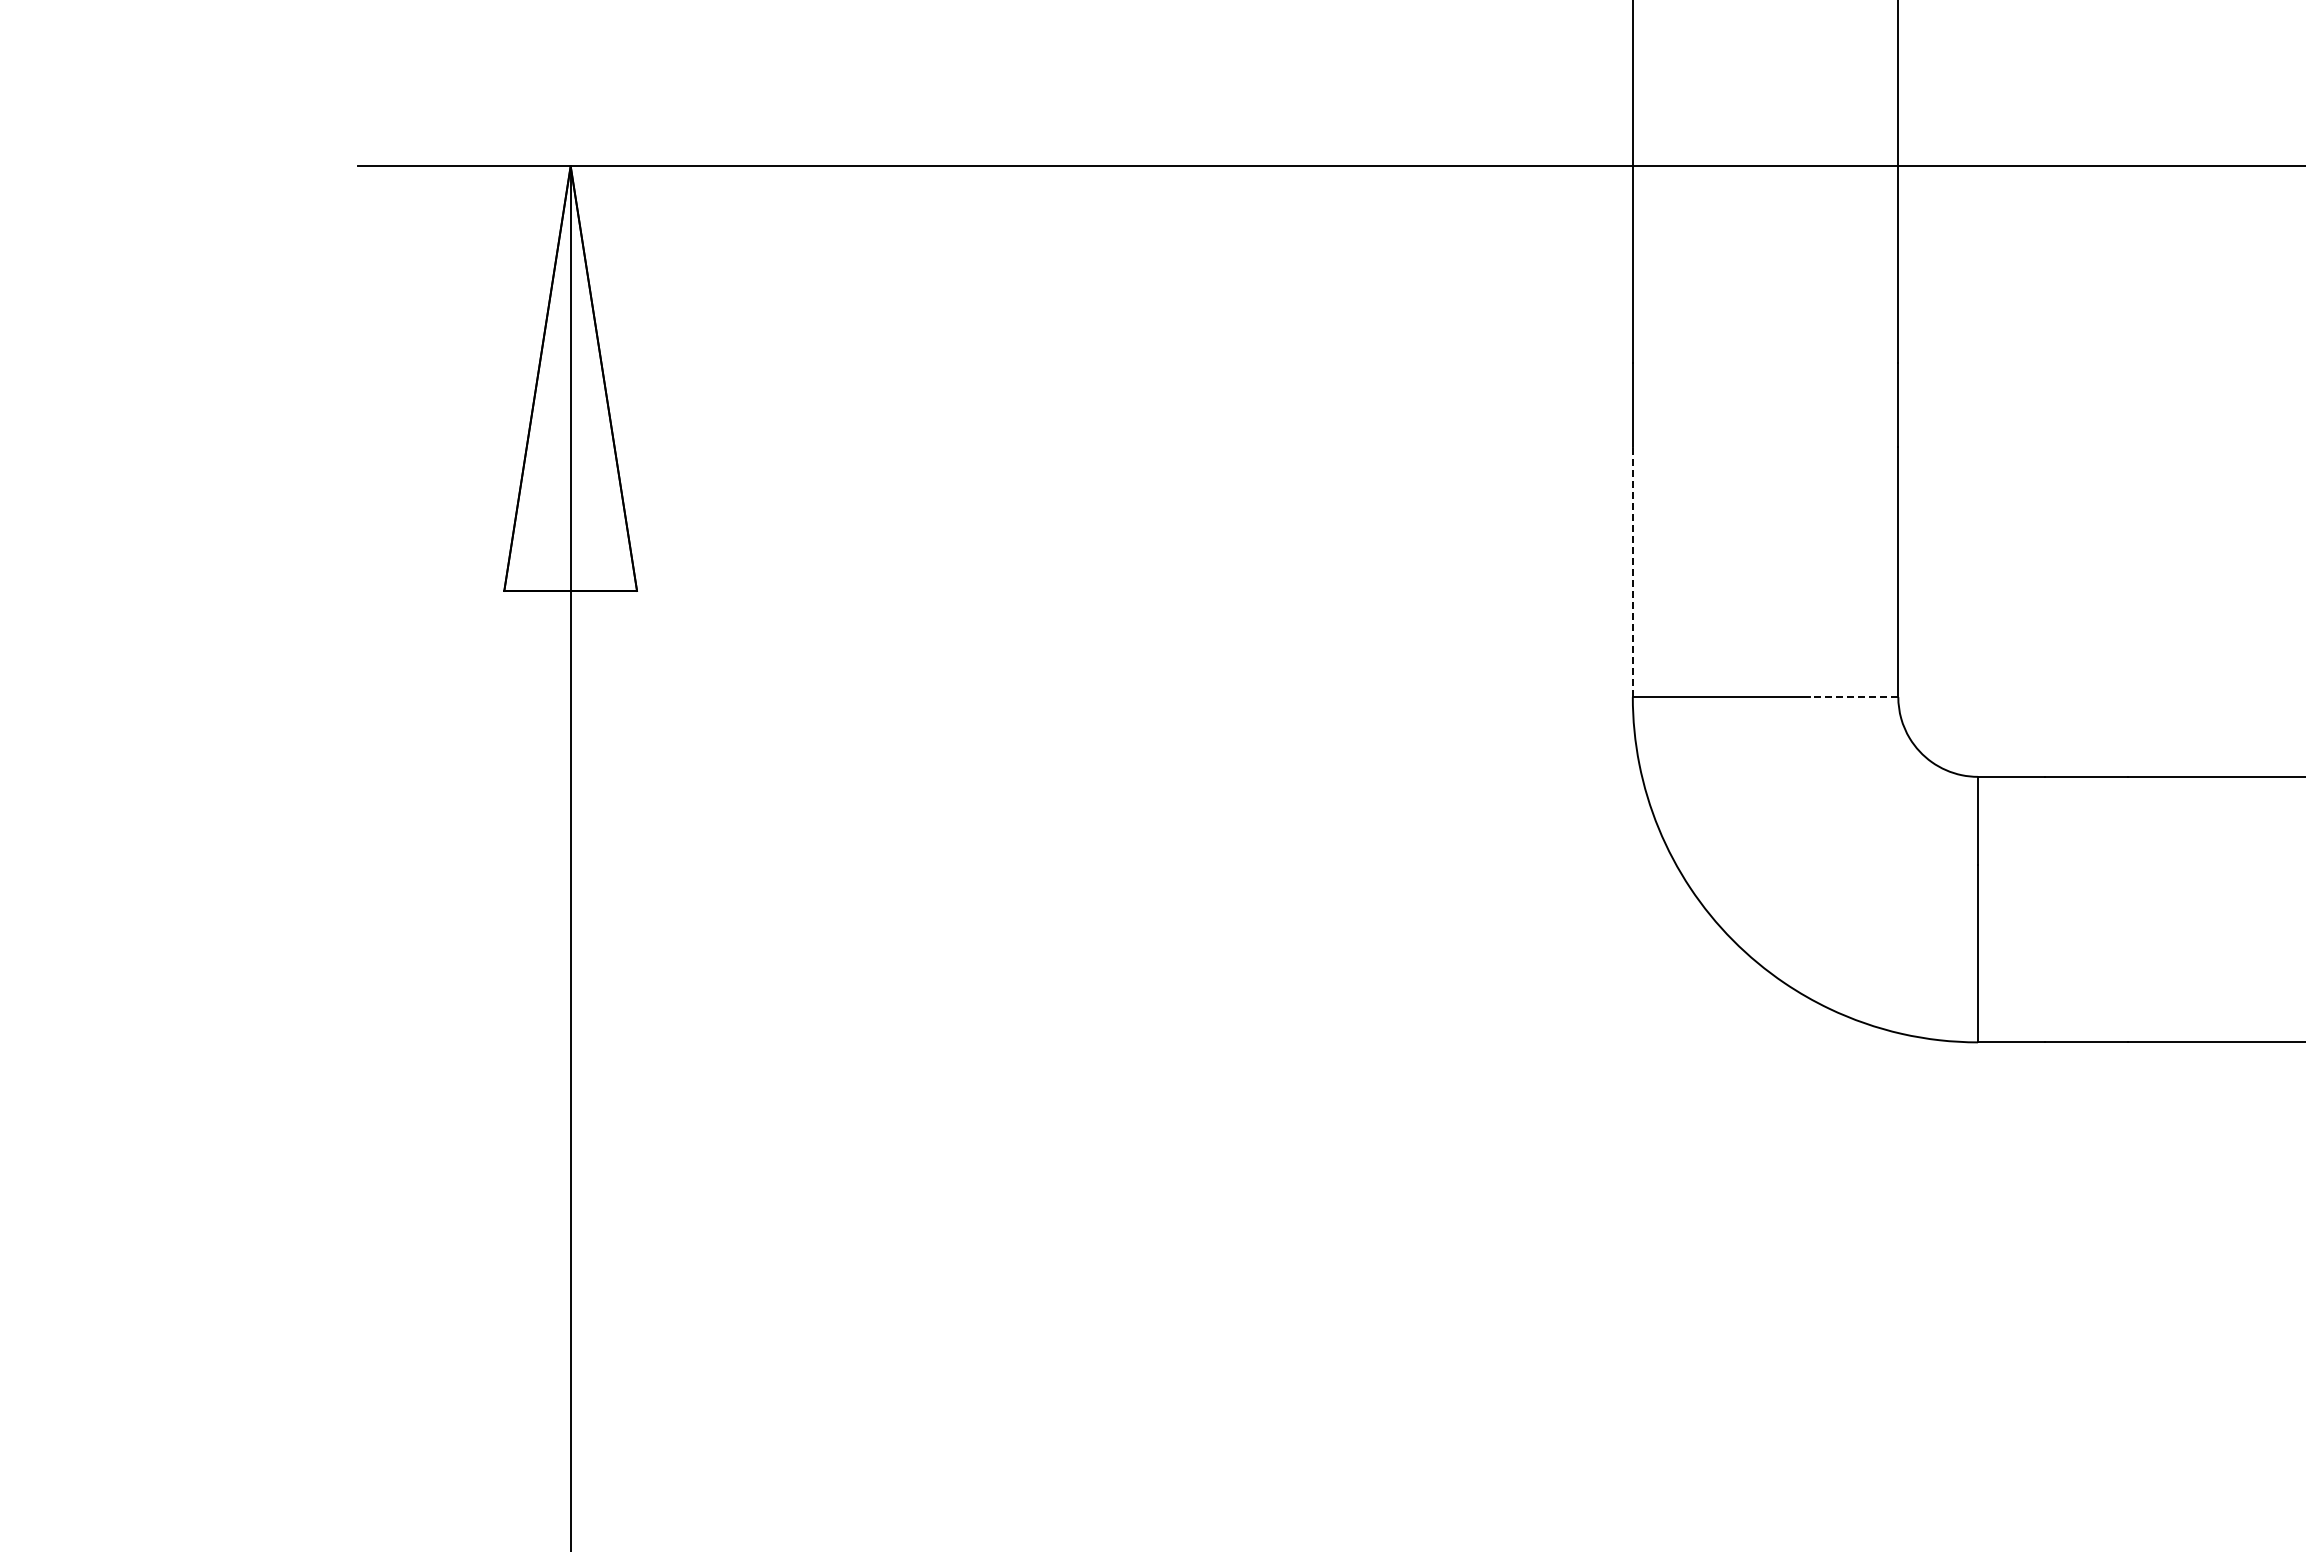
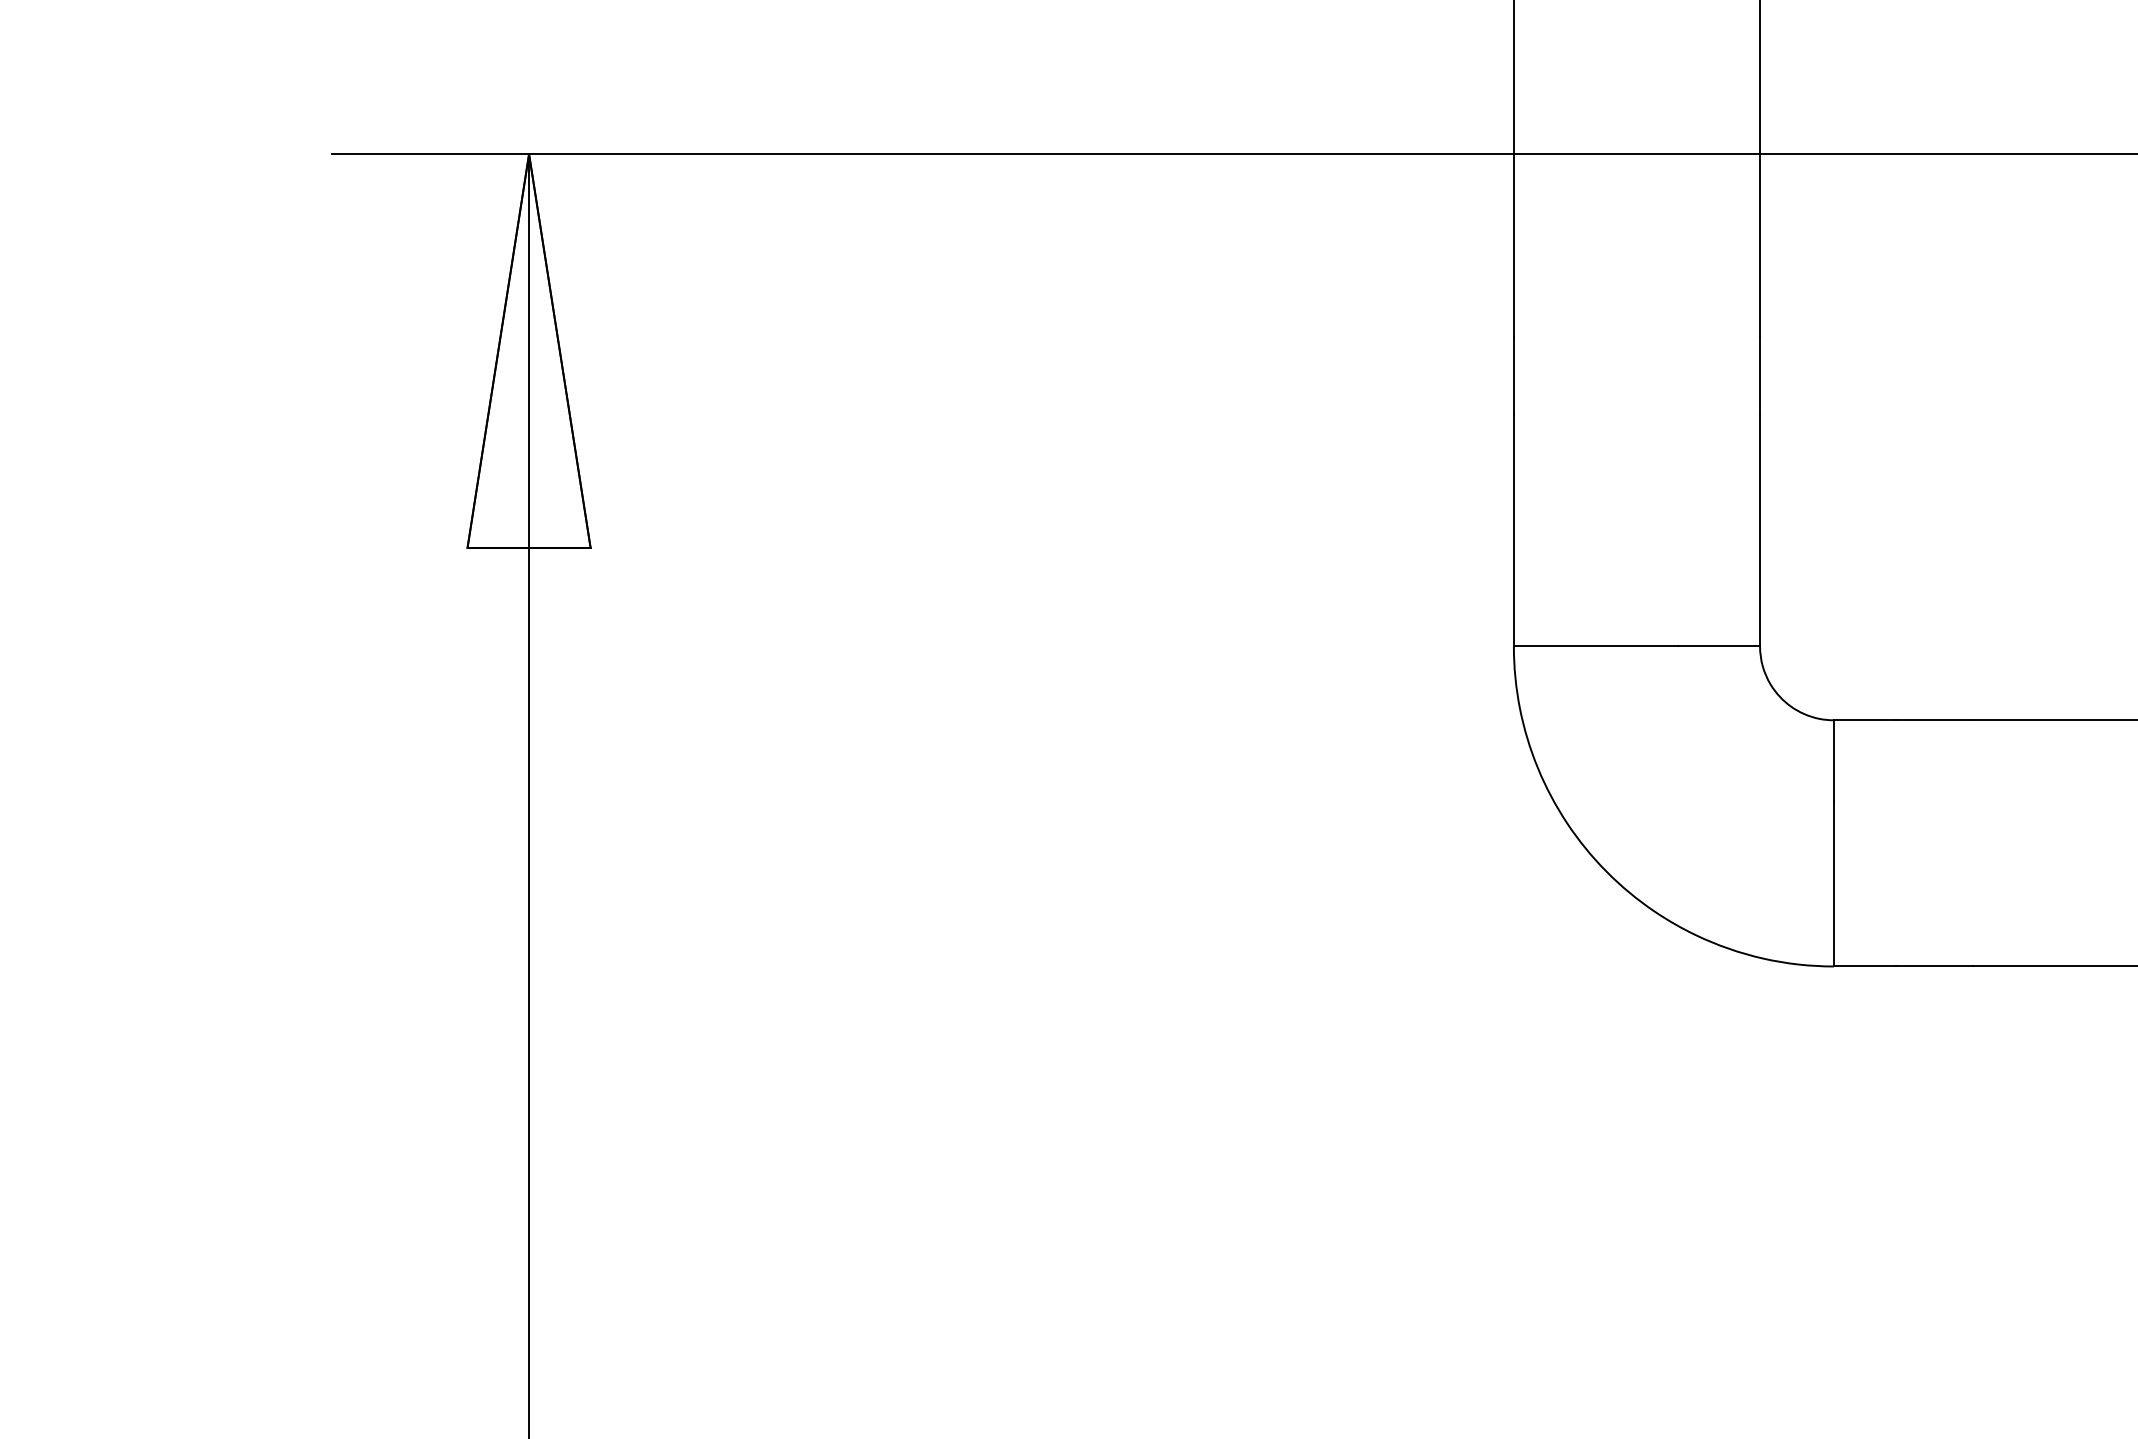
line: (1632, 571) -> (1513, 529), dashed -> solid
line: (1853, 697) -> (1718, 646), dashed -> solid

